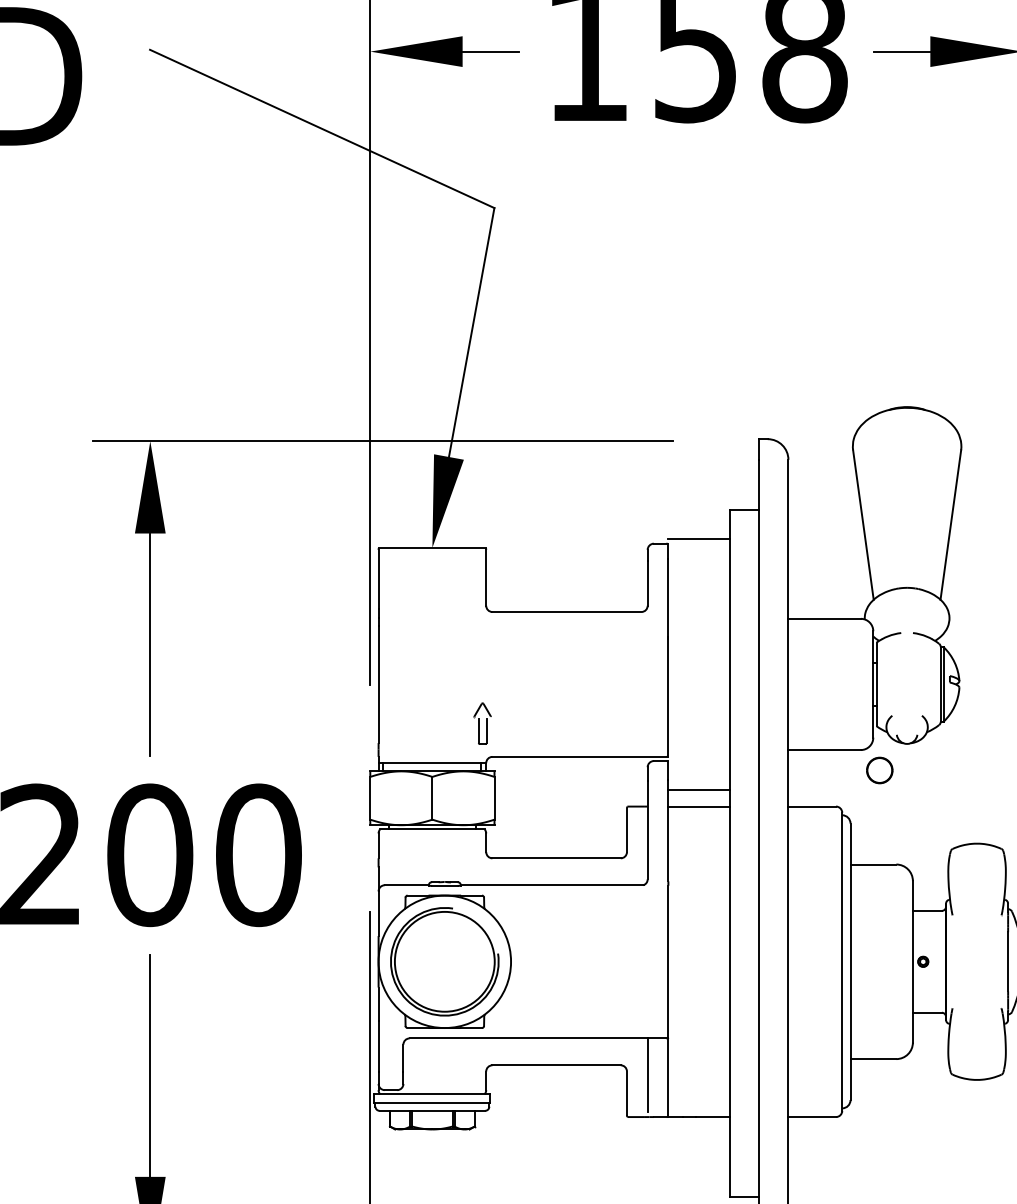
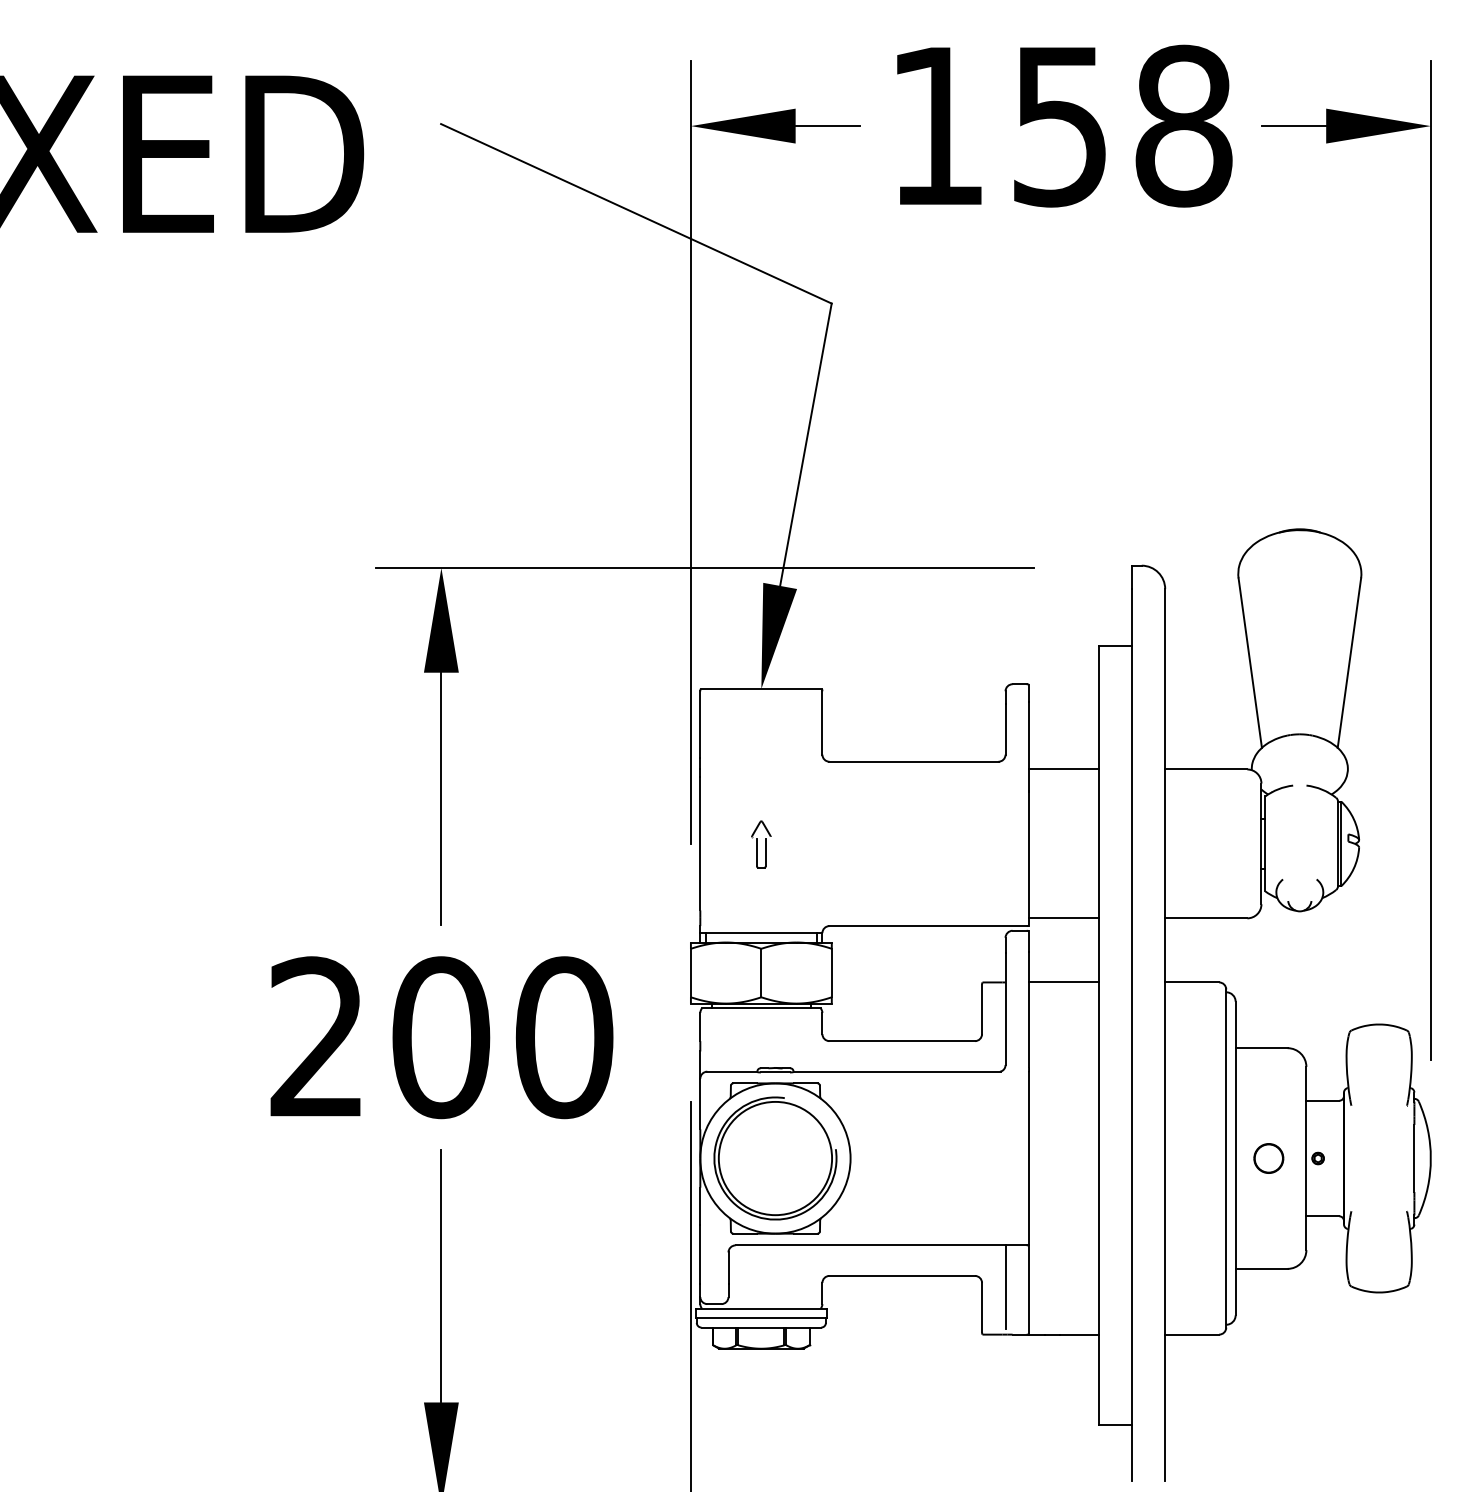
line: (699, 539) -> (1064, 769), moved
part: (482, 723) -> (761, 844), moved
part: (879, 770) -> (1268, 1158), moved
line: (699, 789) -> (1064, 918), moved

